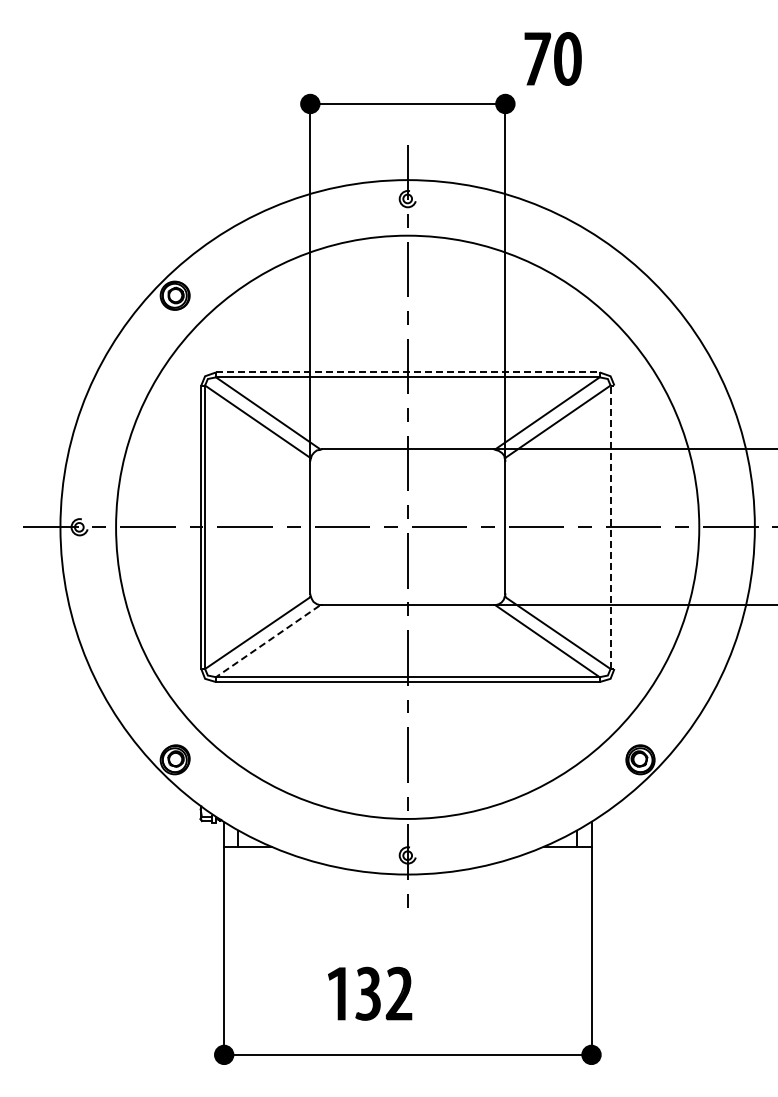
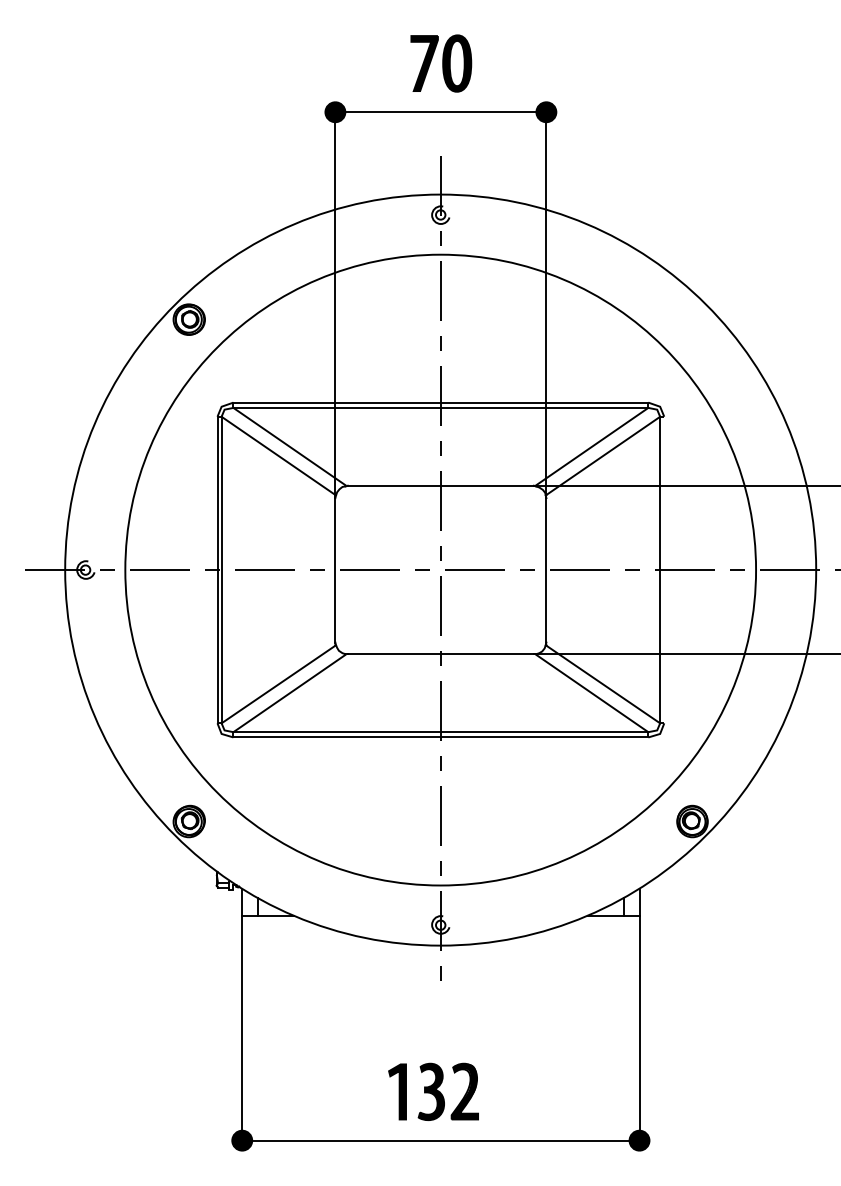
part: (552, 58) -> (440, 63), moved
line: (407, 372) -> (440, 402), dashed -> solid
line: (610, 527) -> (660, 570), dashed -> solid
line: (267, 641) -> (289, 693), dashed -> solid
part: (370, 993) -> (434, 1091), moved

